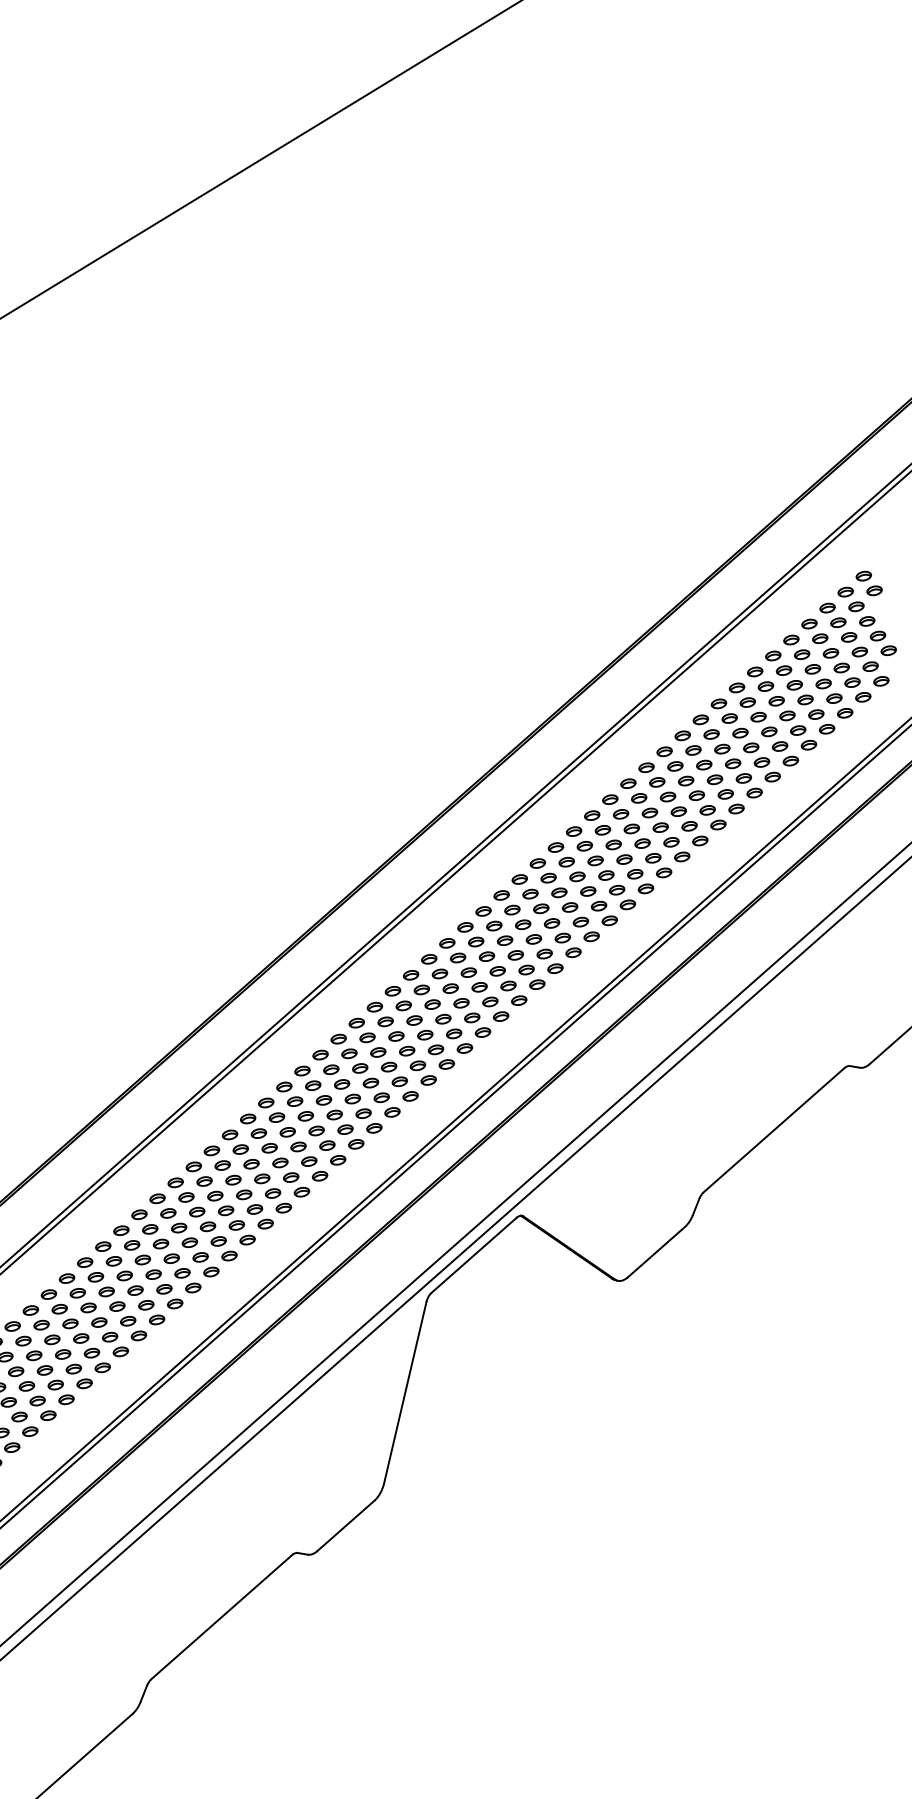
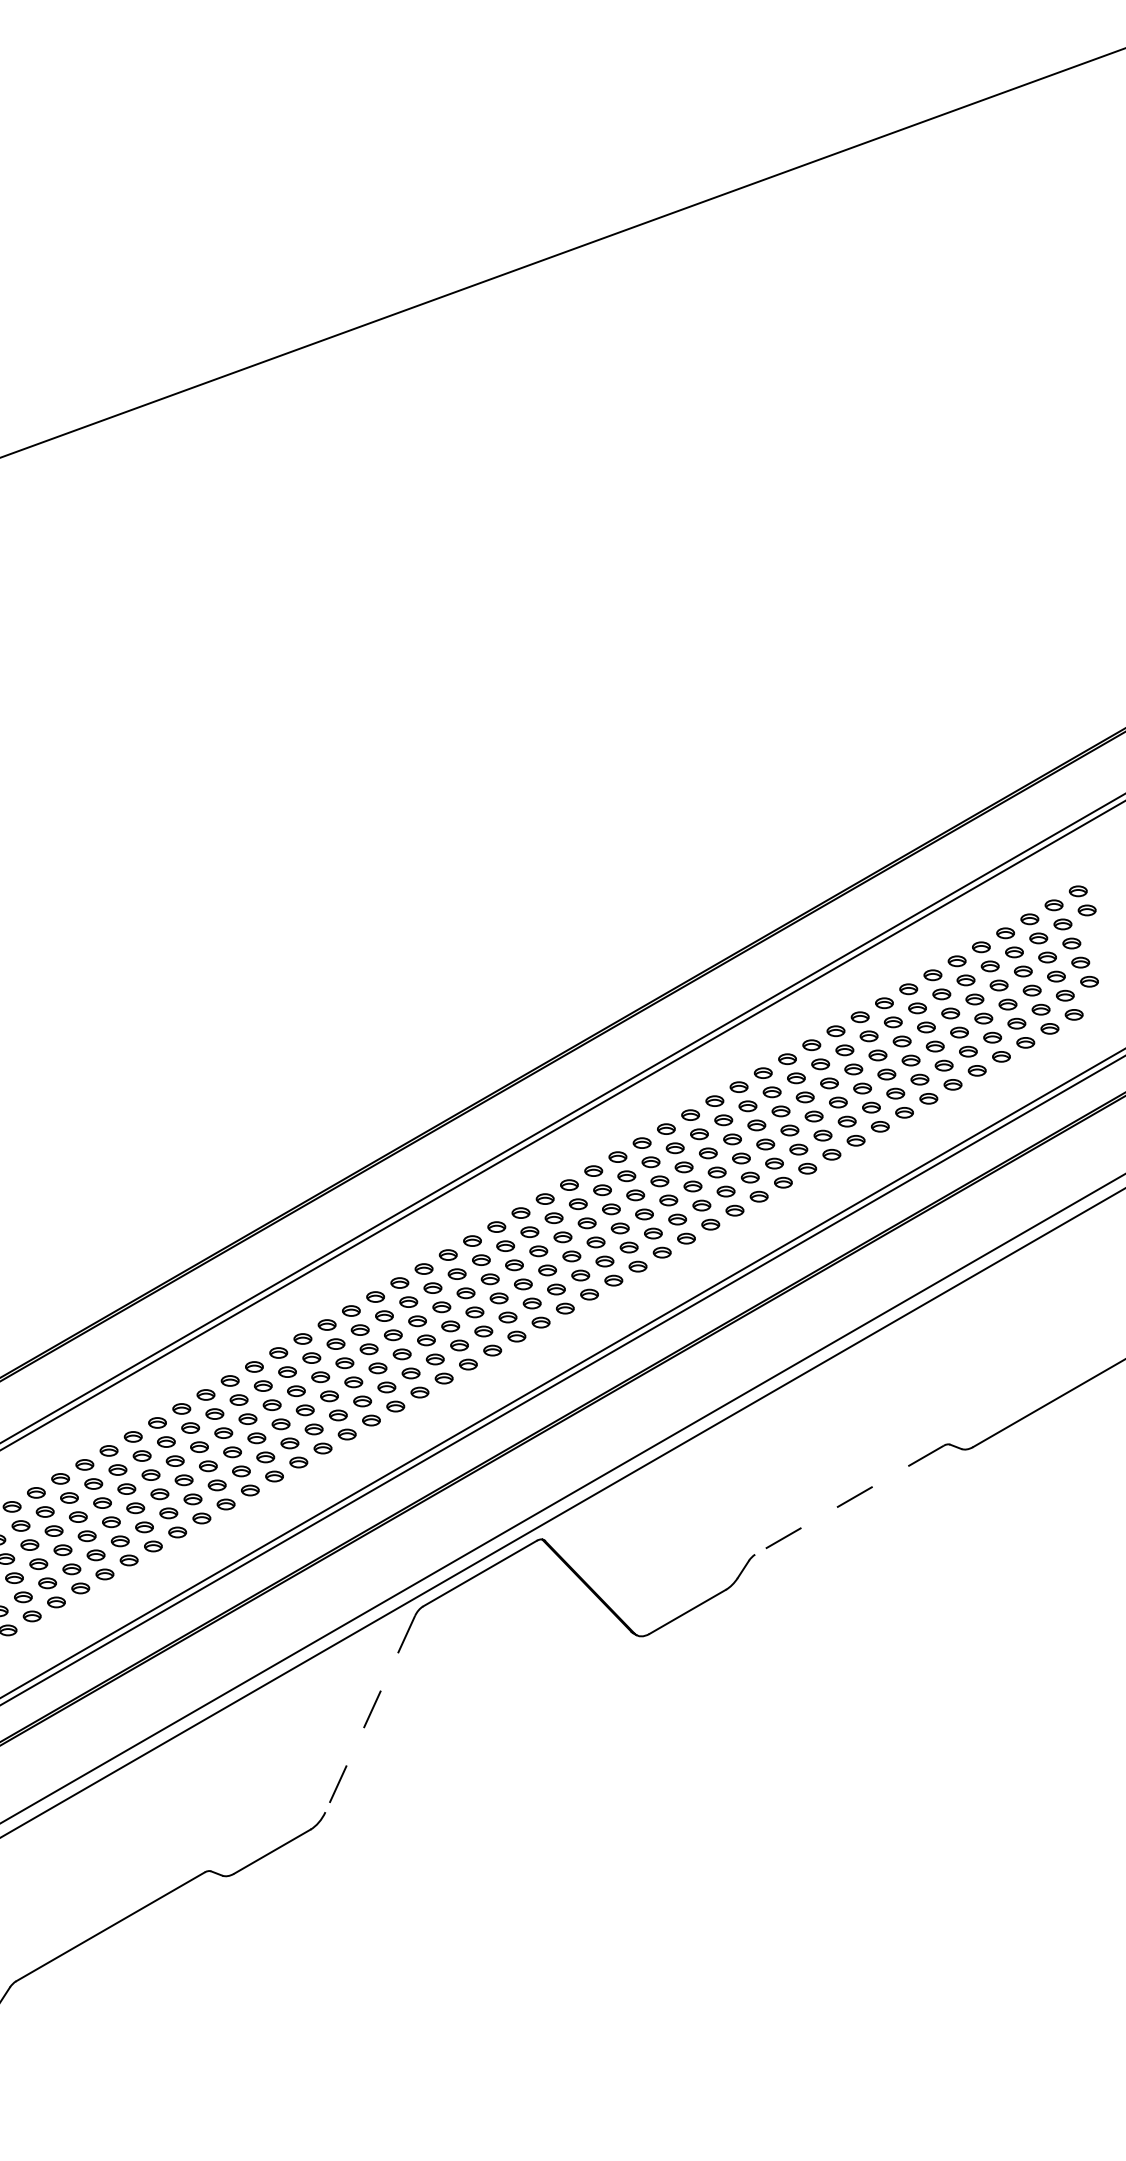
line: (774, 1130) -> (849, 1500), solid -> dashed
line: (405, 1393) -> (370, 1714), solid -> dashed

